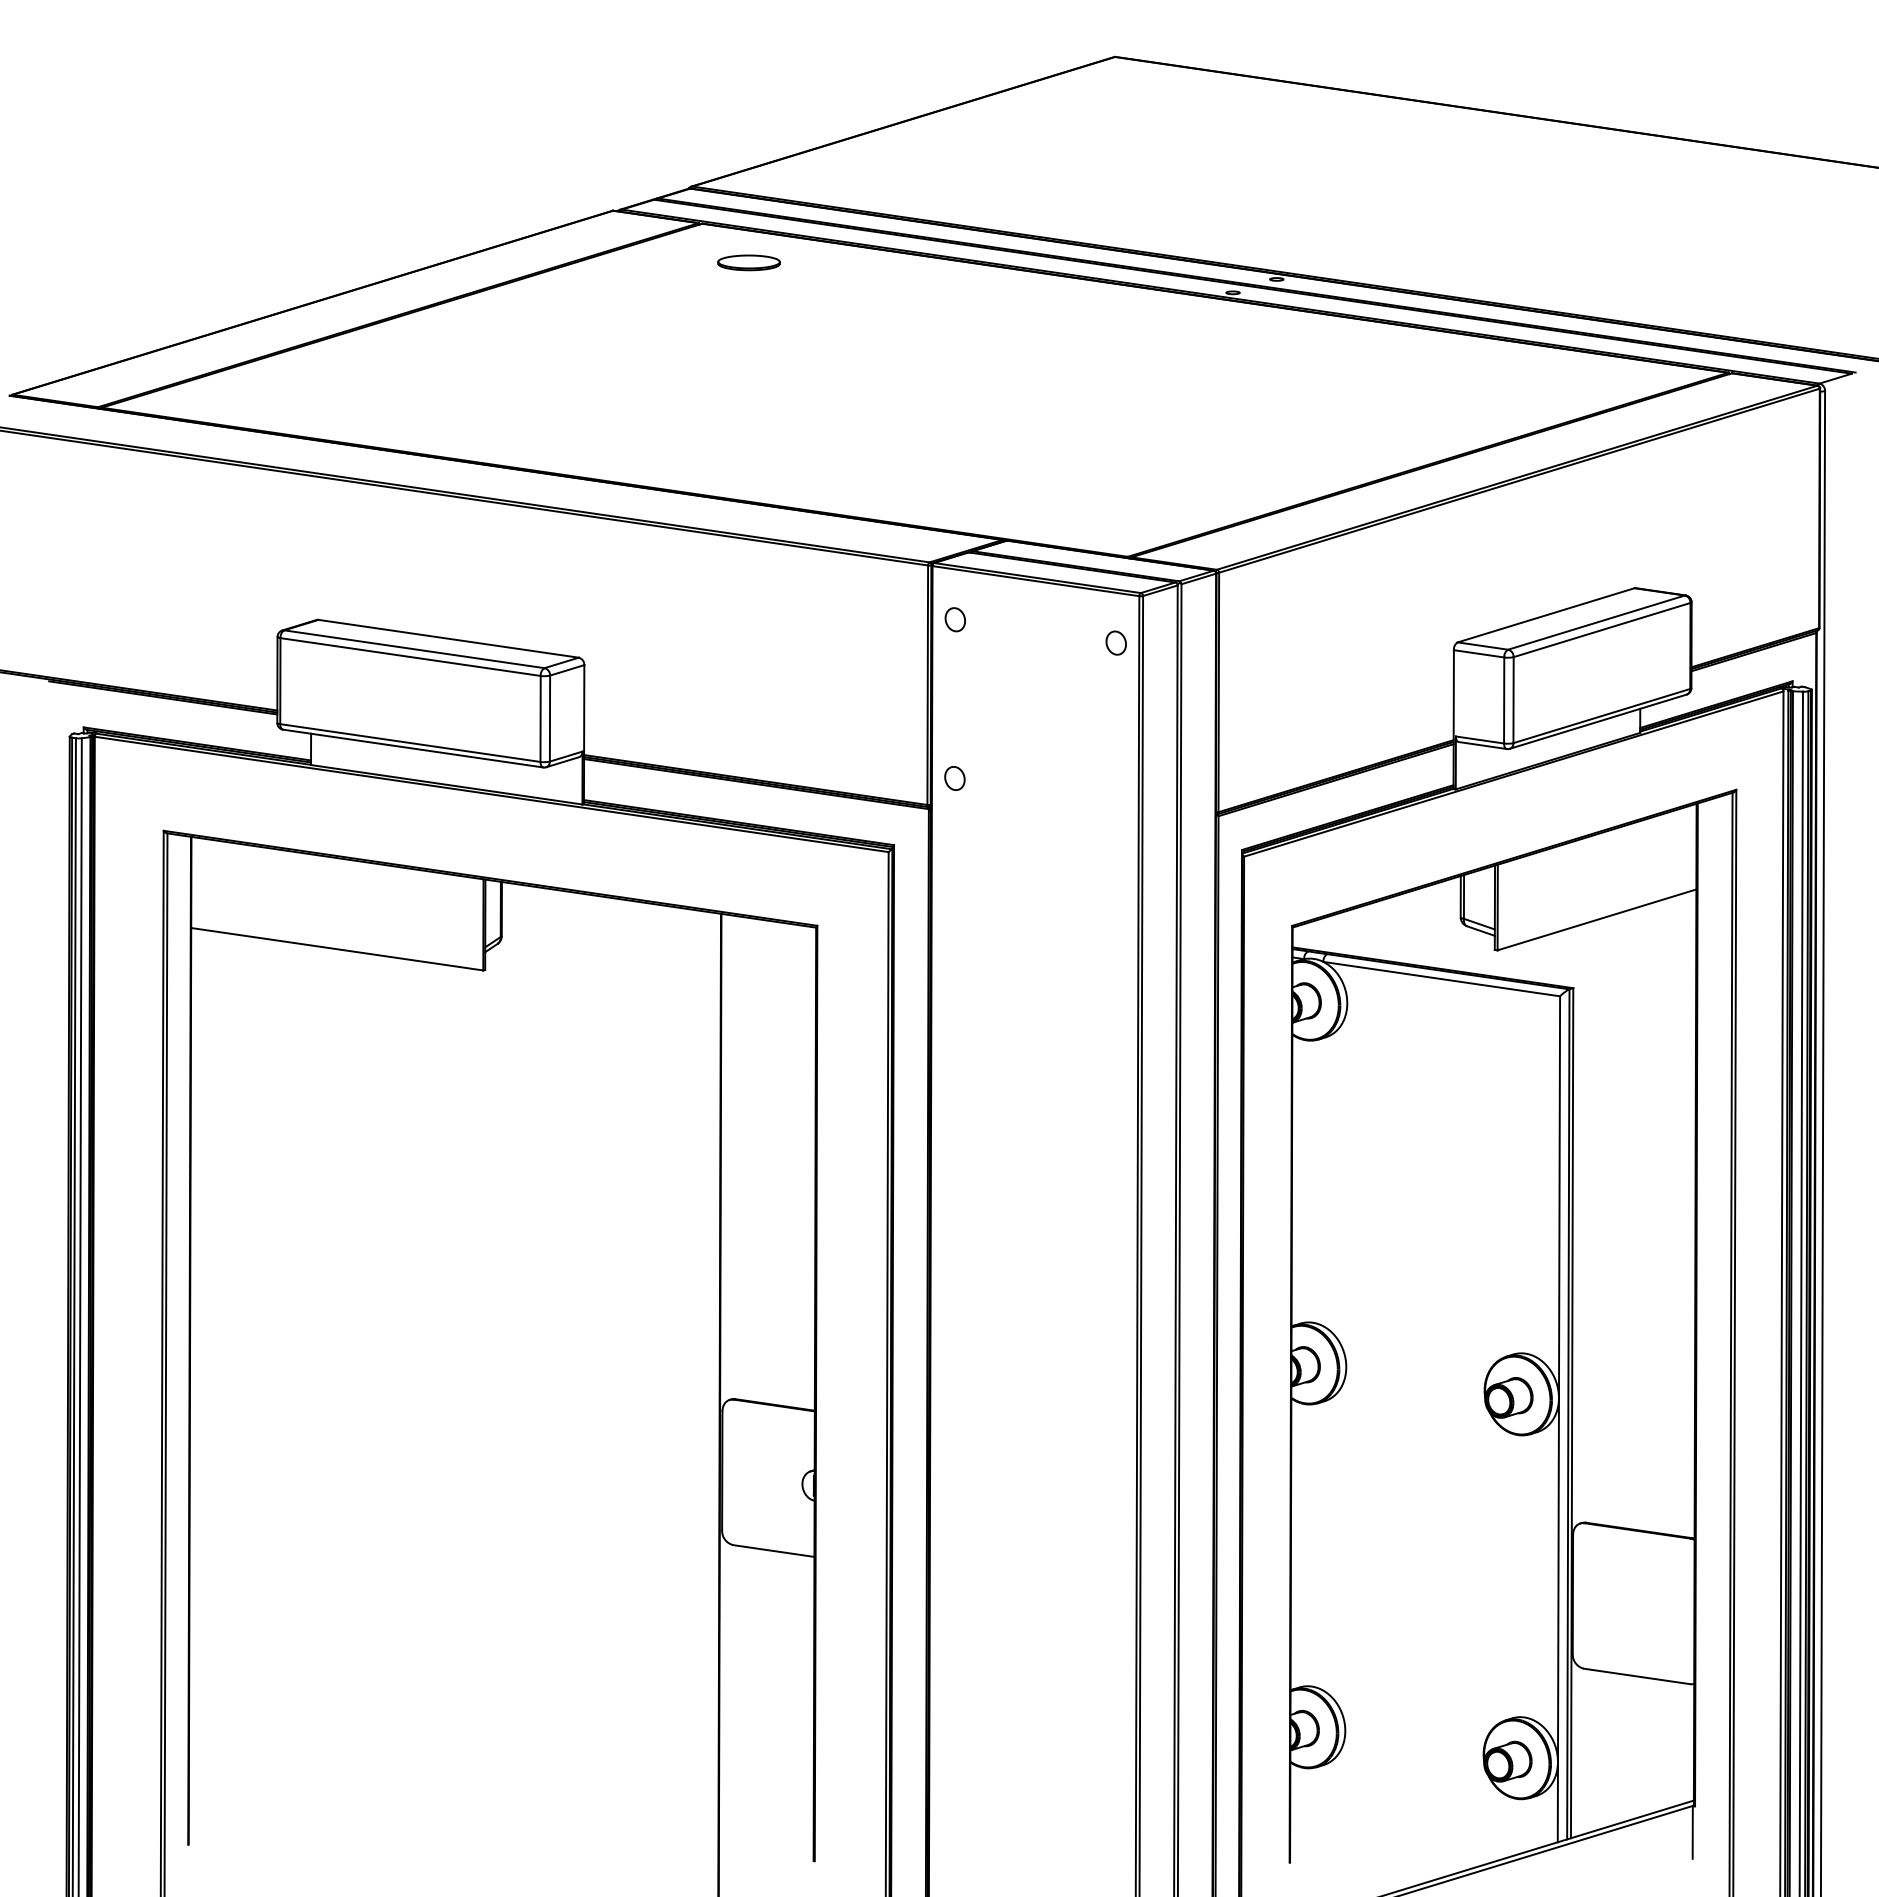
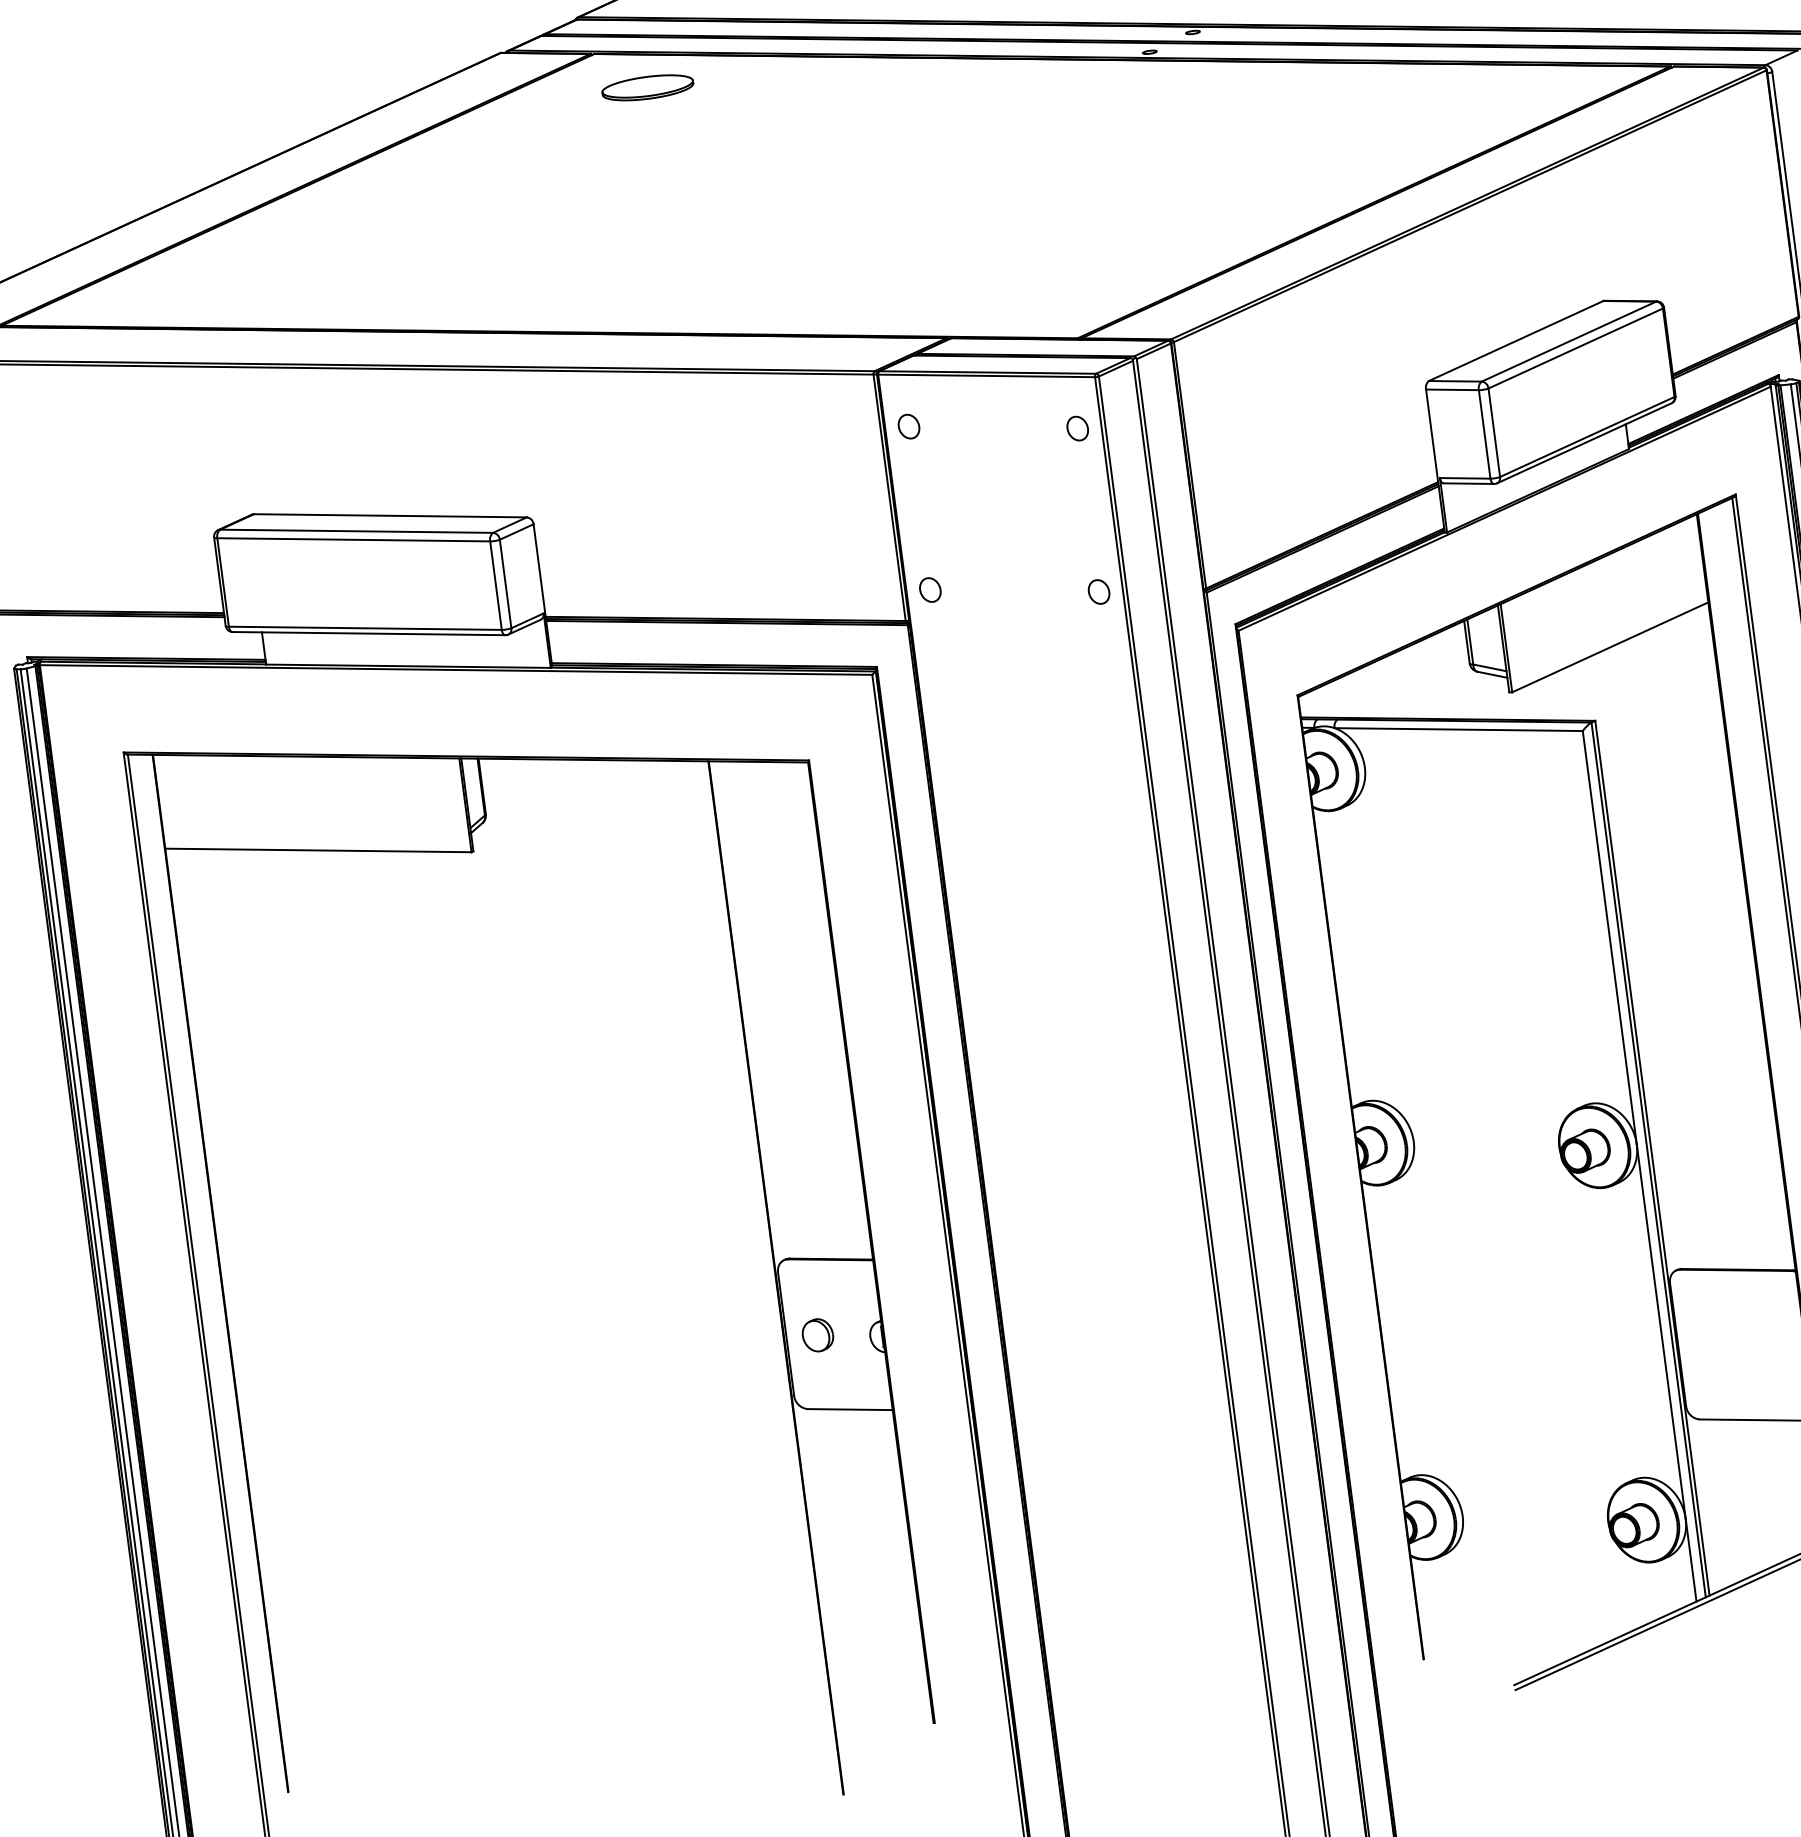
part: (748, 262) -> (647, 87), size x1.43
part: (1115, 801) -> (1098, 591), added
part: (752, 1475) -> (817, 1334), added

